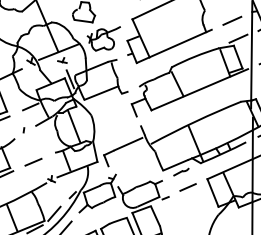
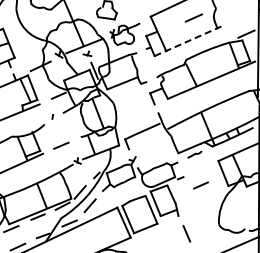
line: (231, 20) -> (193, 17), moved
line: (174, 45) -> (188, 40), solid -> dashed
line: (187, 187) -> (200, 185), moved

